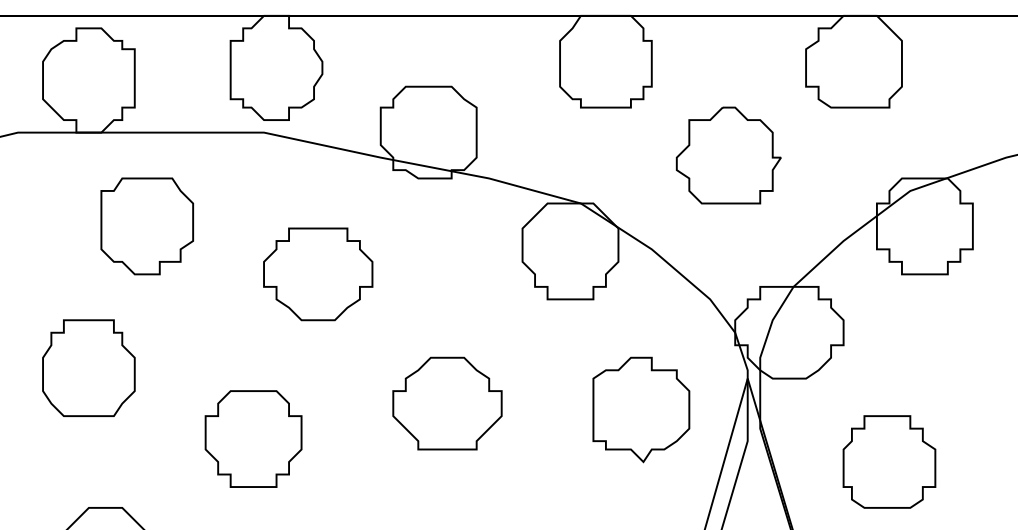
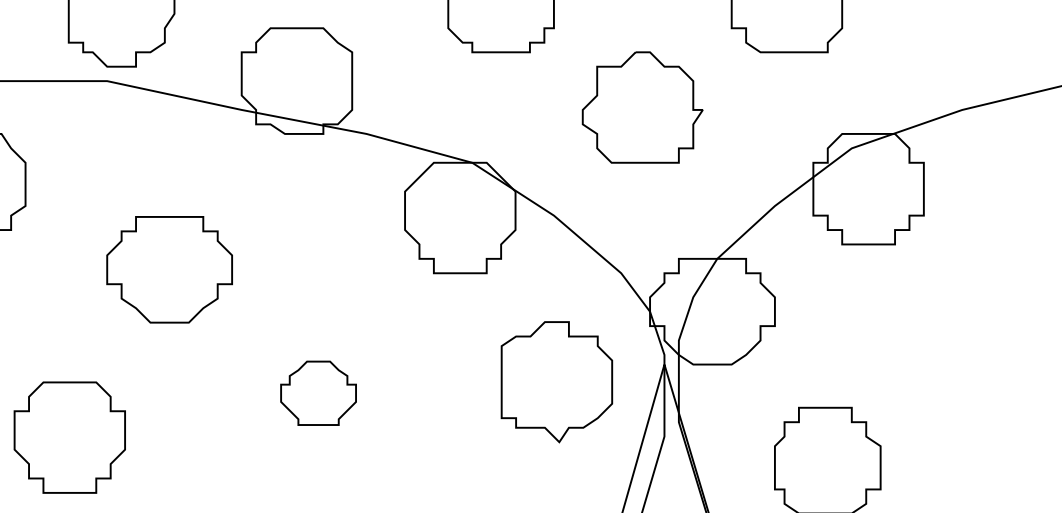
part: (318, 274) -> (169, 269), moved
part: (447, 403) -> (318, 393), size x0.6
part: (641, 409) -> (557, 381), moved
part: (253, 438) -> (69, 436), moved

